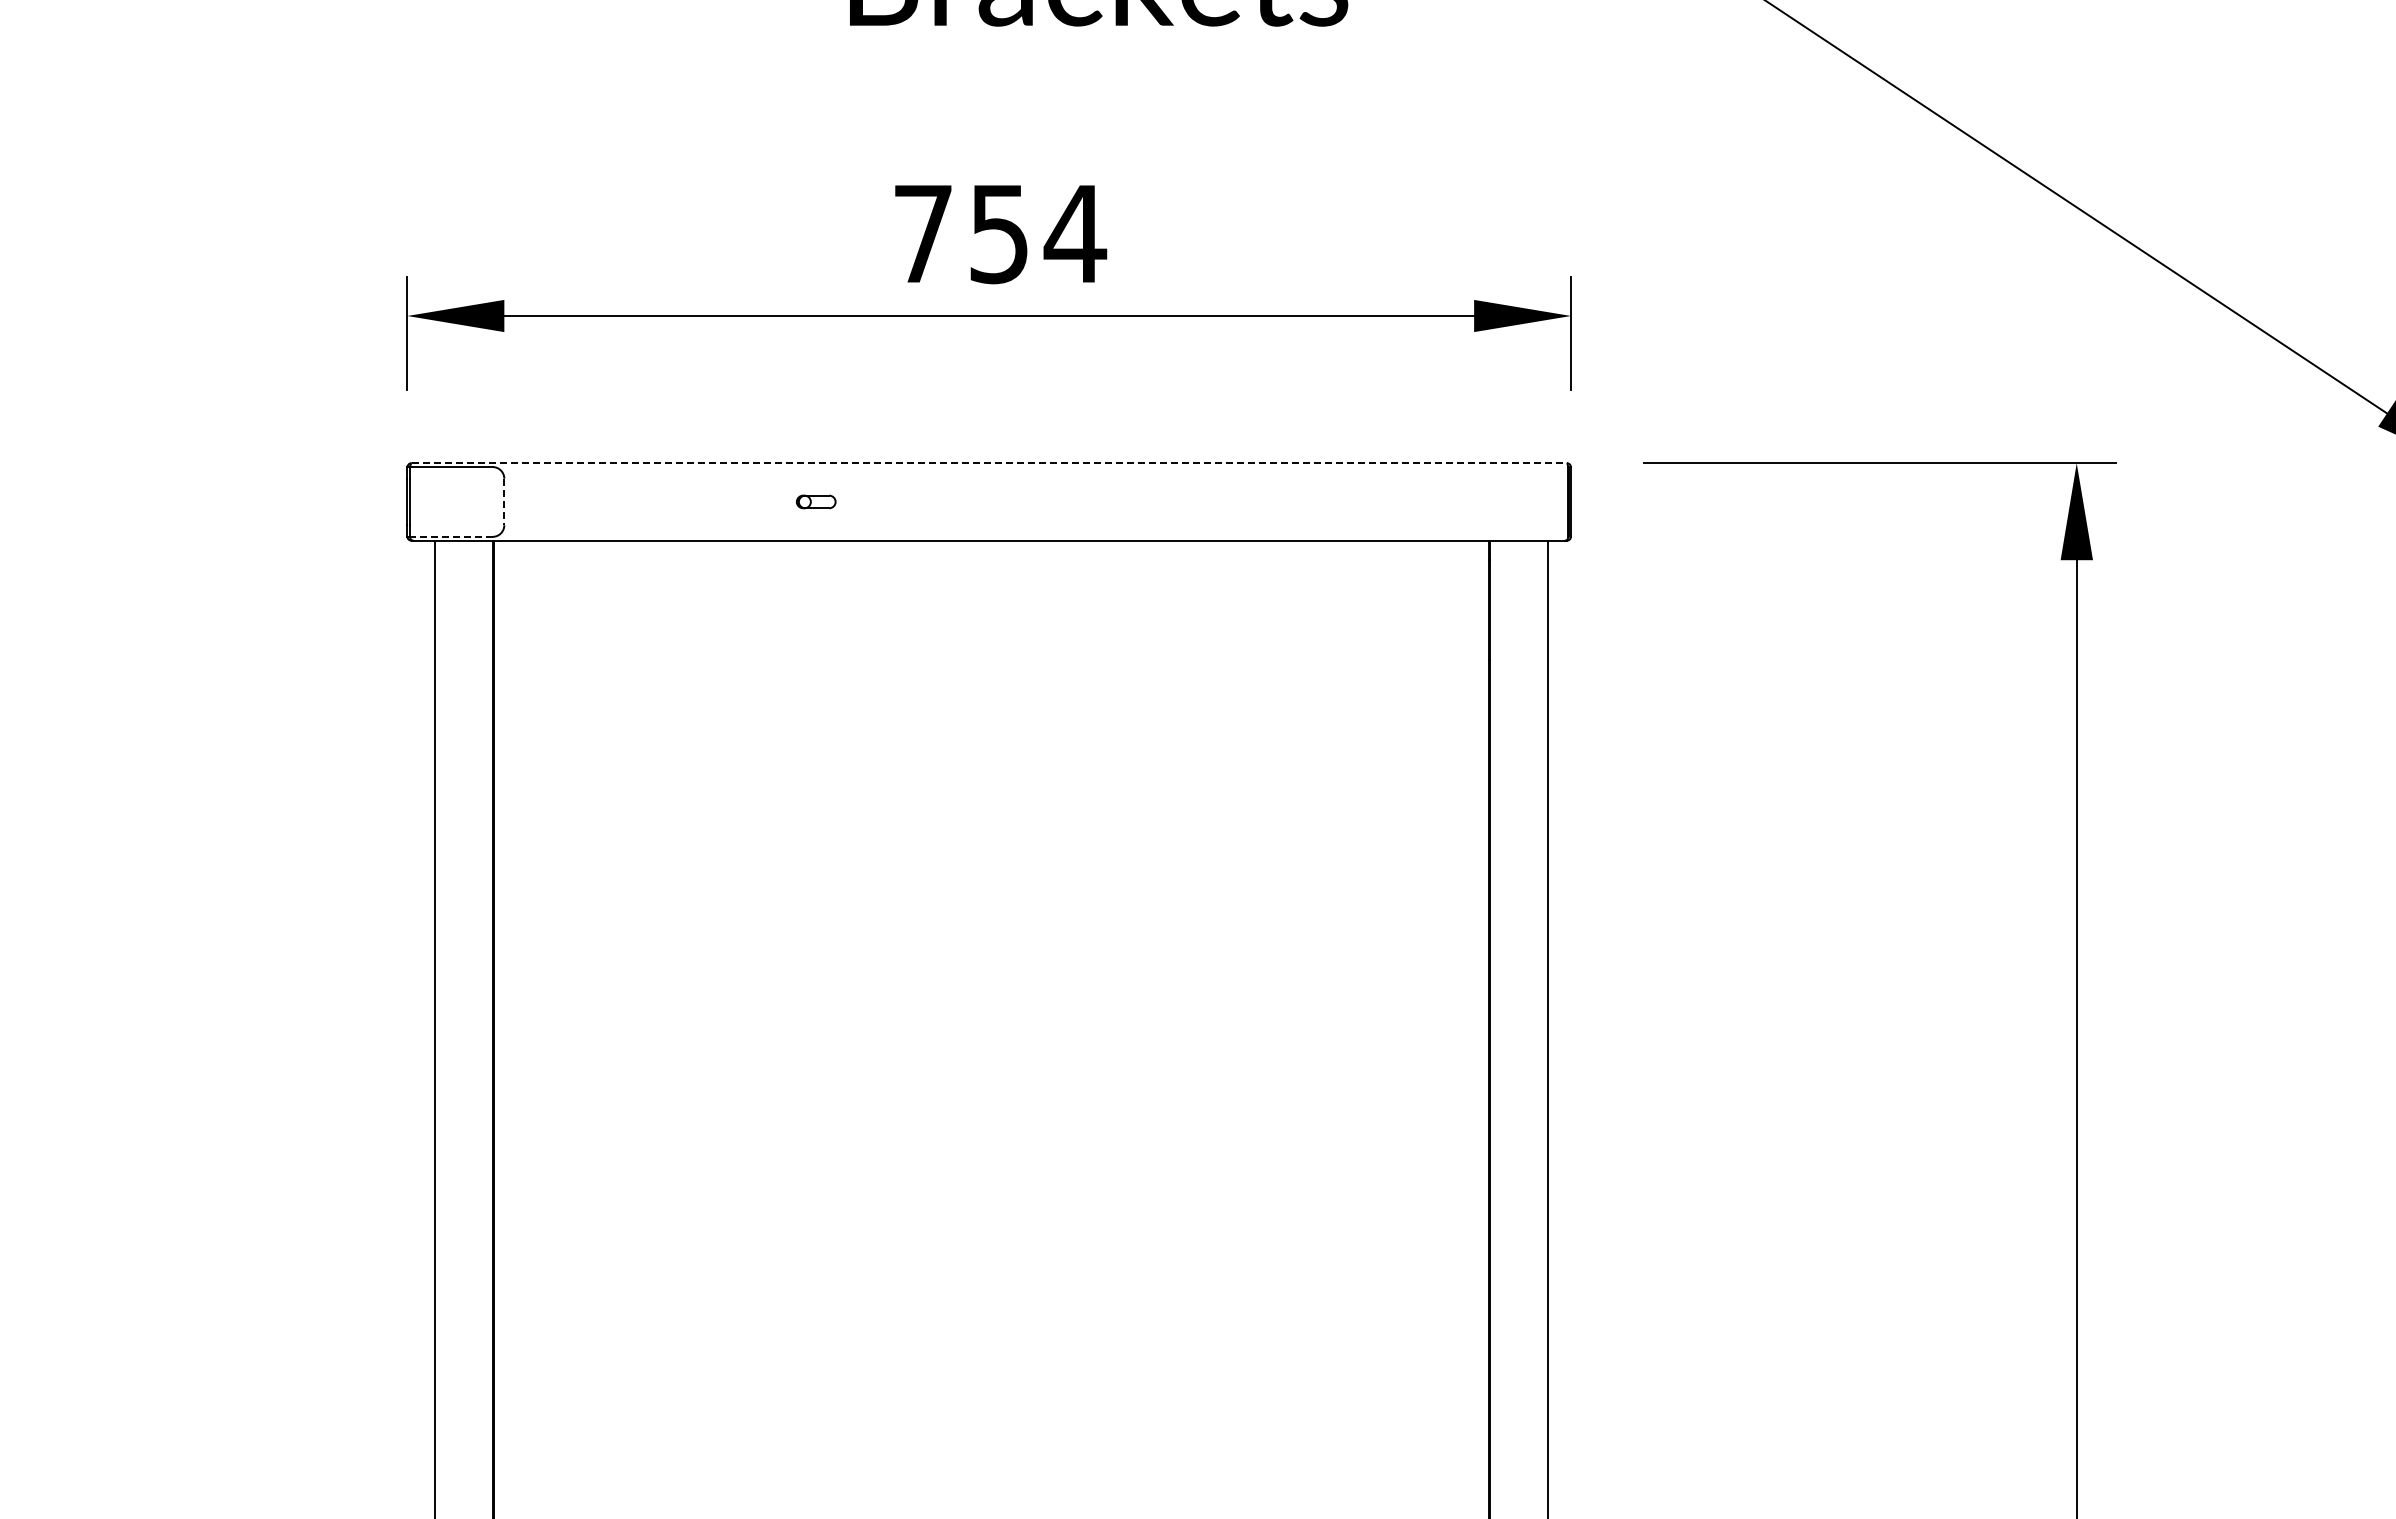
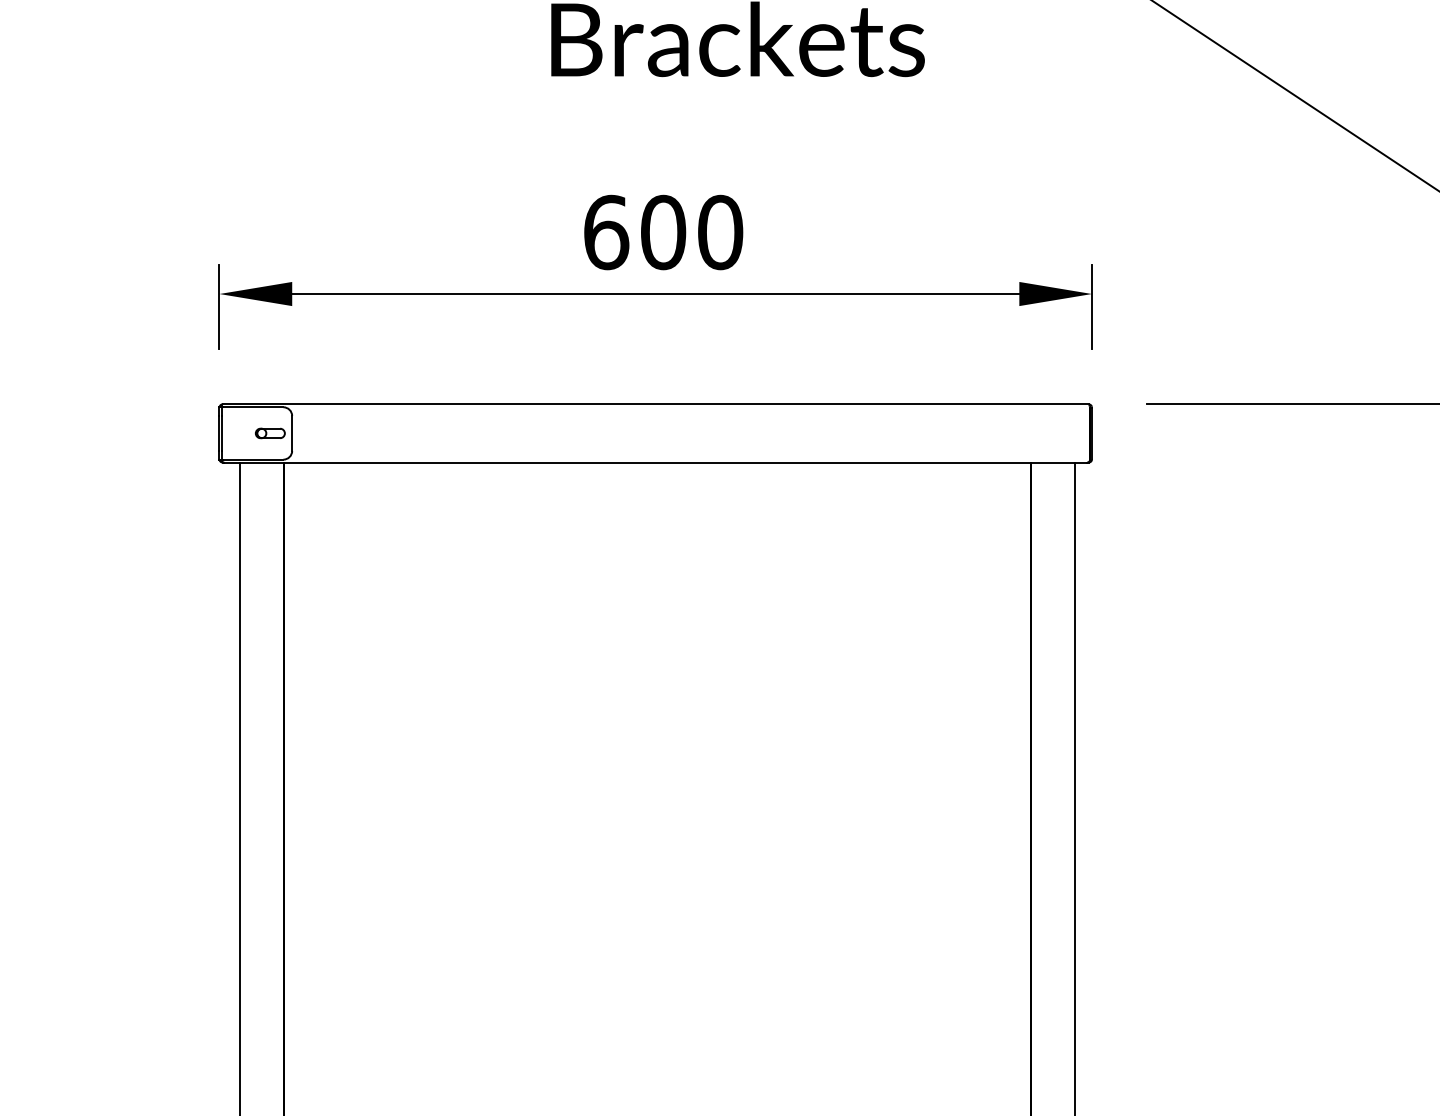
text: (1000, 233) -> (664, 232), 754 -> 600
line: (989, 463) -> (655, 404), dashed -> solid
part: (816, 501) -> (270, 433), moved
line: (504, 502) -> (292, 433), dashed -> solid
line: (451, 536) -> (252, 459), dashed -> solid

